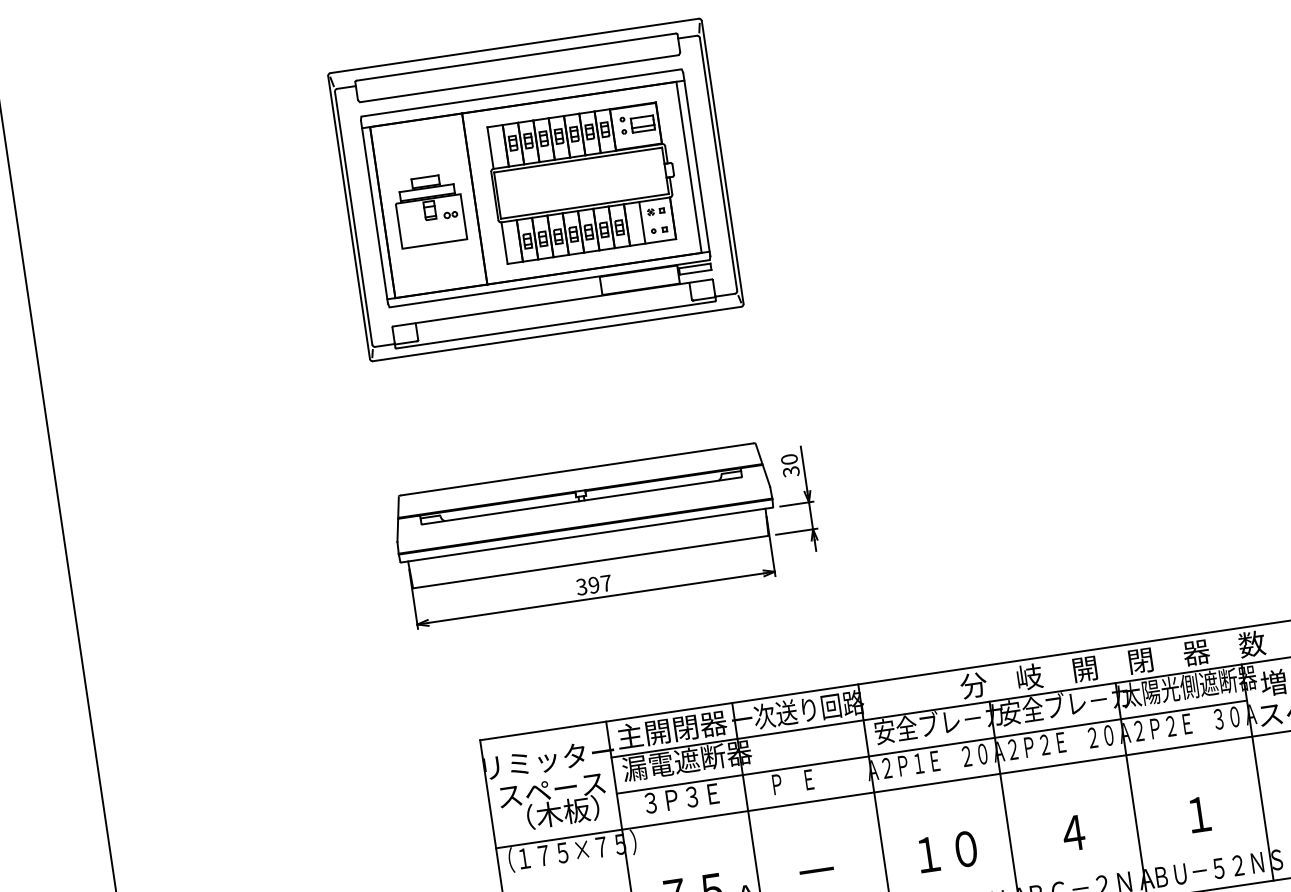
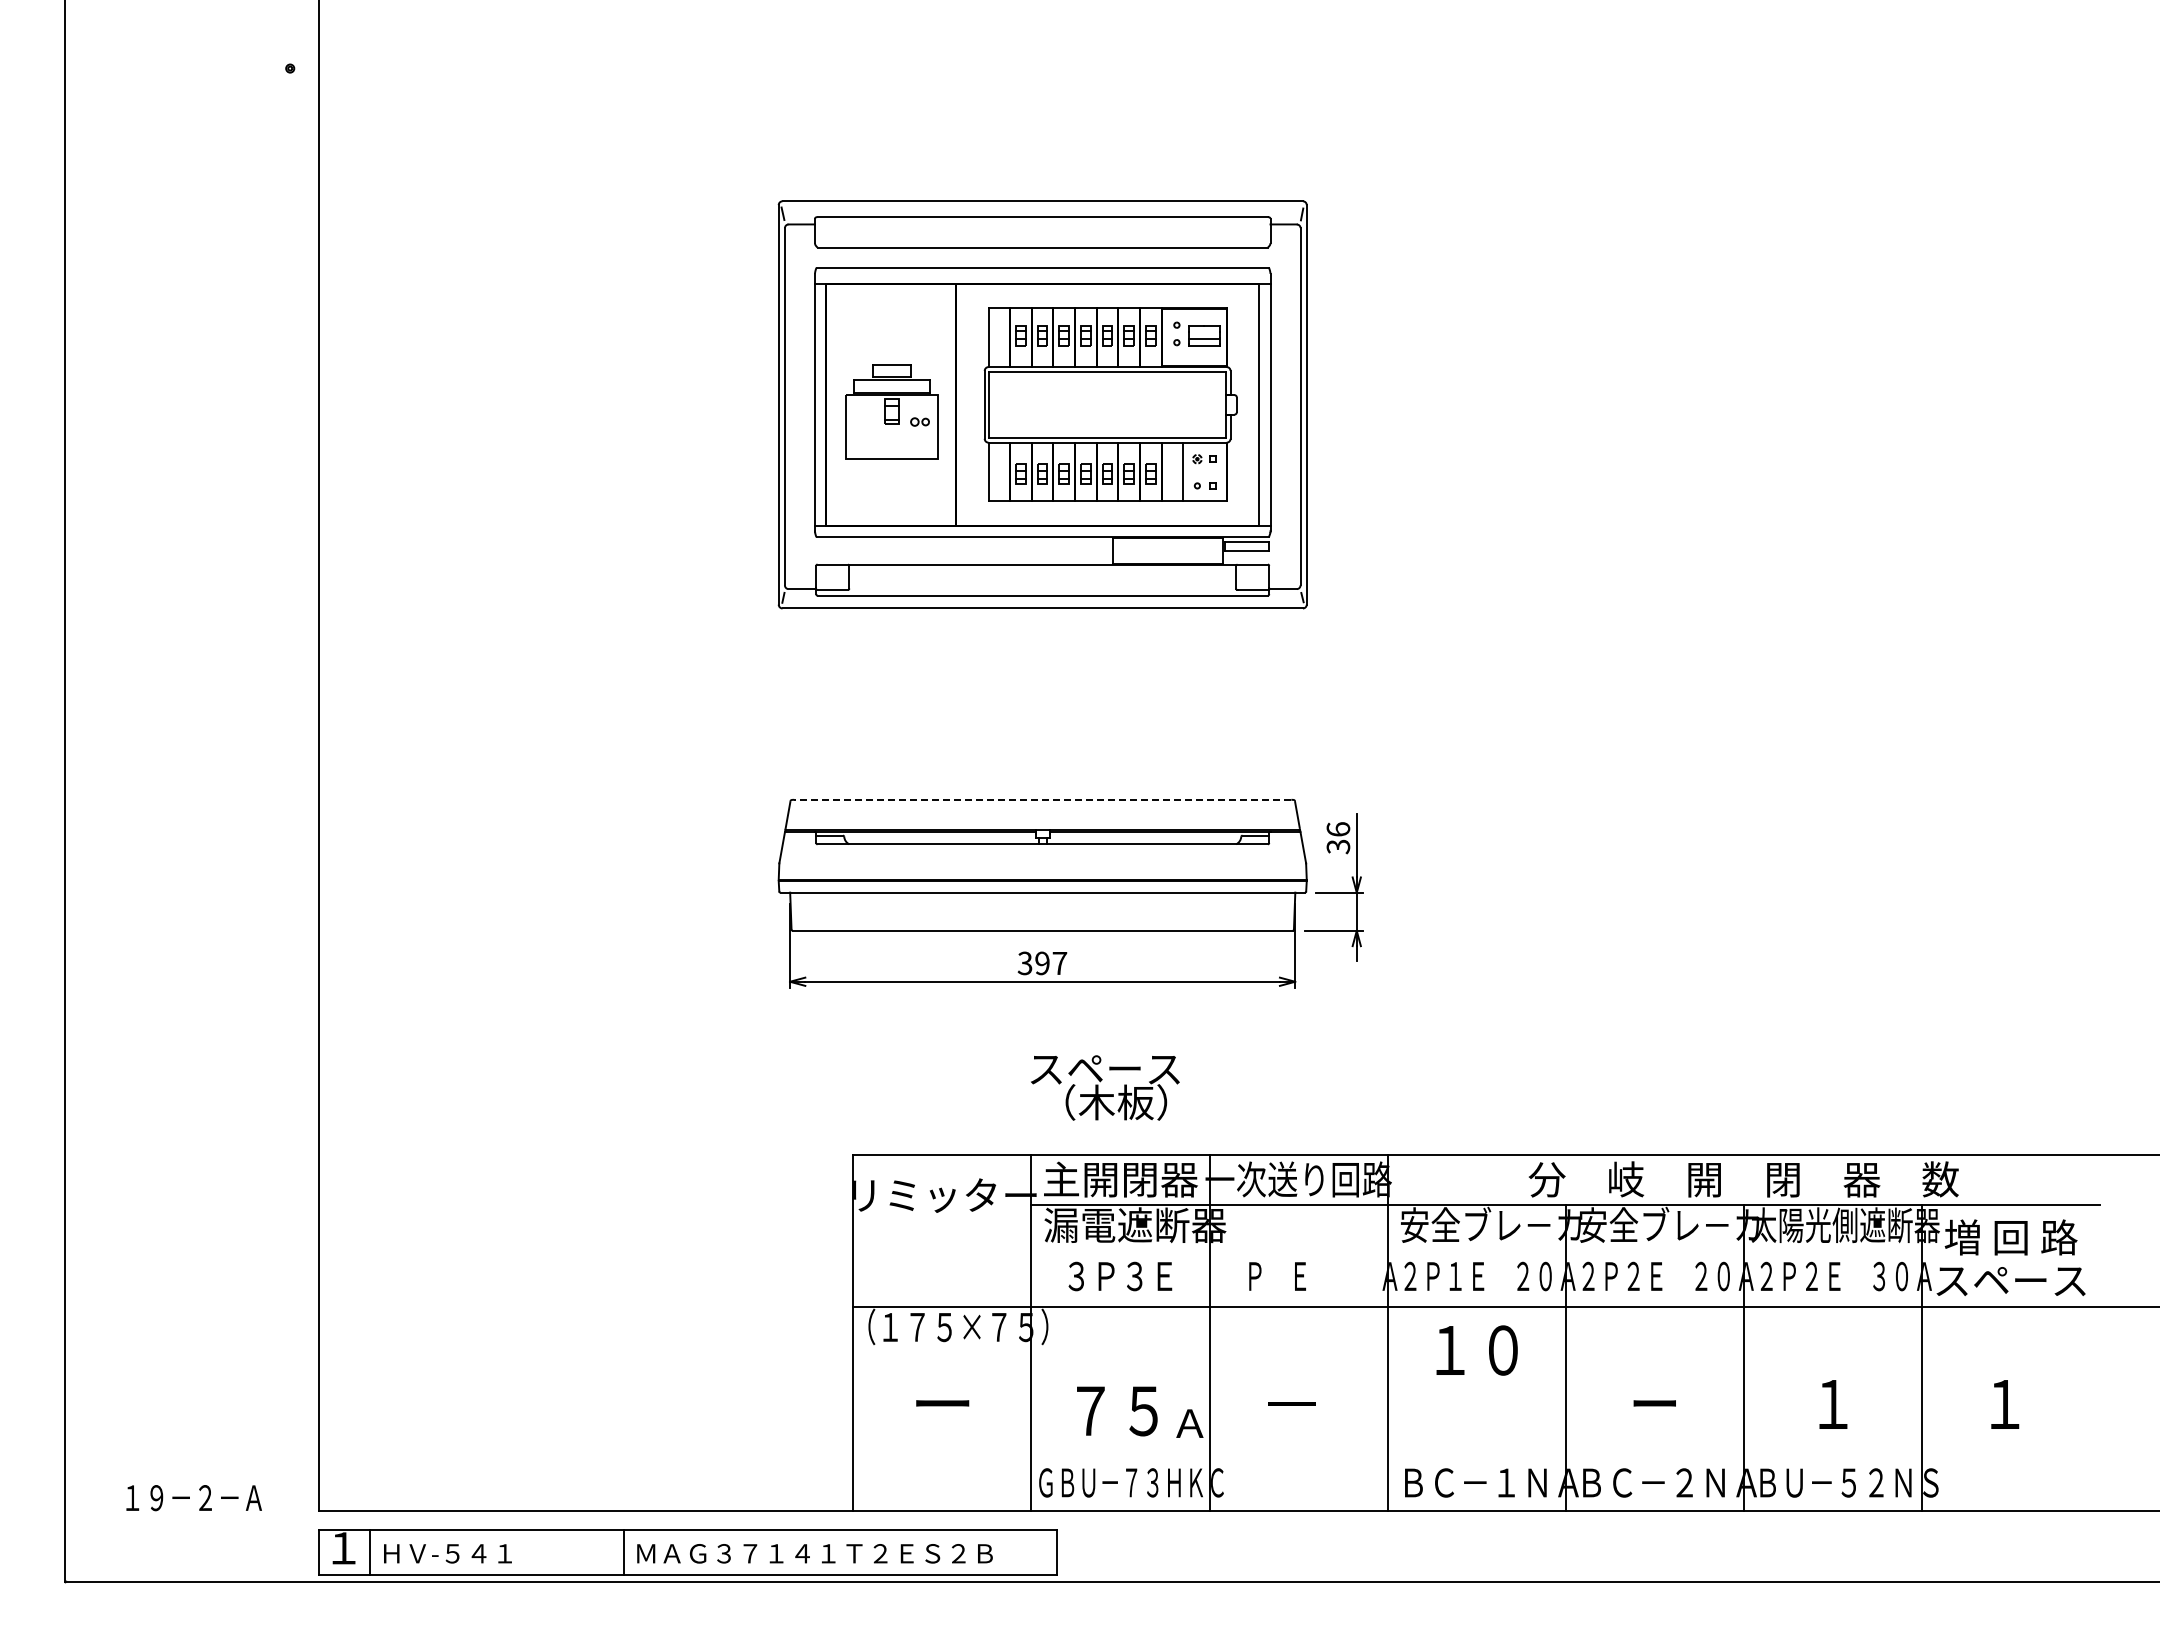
text: (789, 459) -> (1338, 829), 30 -> 36
line: (576, 469) -> (1042, 799), solid -> dashed
line: (931, 747) -> (1476, 1256), removed
text: (553, 803) -> (1105, 1087), moved
text: (1073, 833) -> (1654, 1404), ４ -> ー
text: (947, 851) -> (1476, 1350), moved

